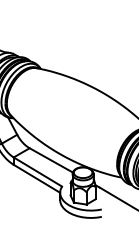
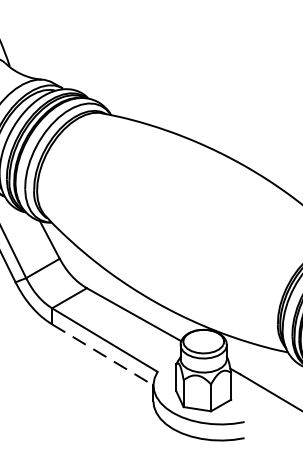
line: (37, 179) -> (104, 356), solid -> dashed

